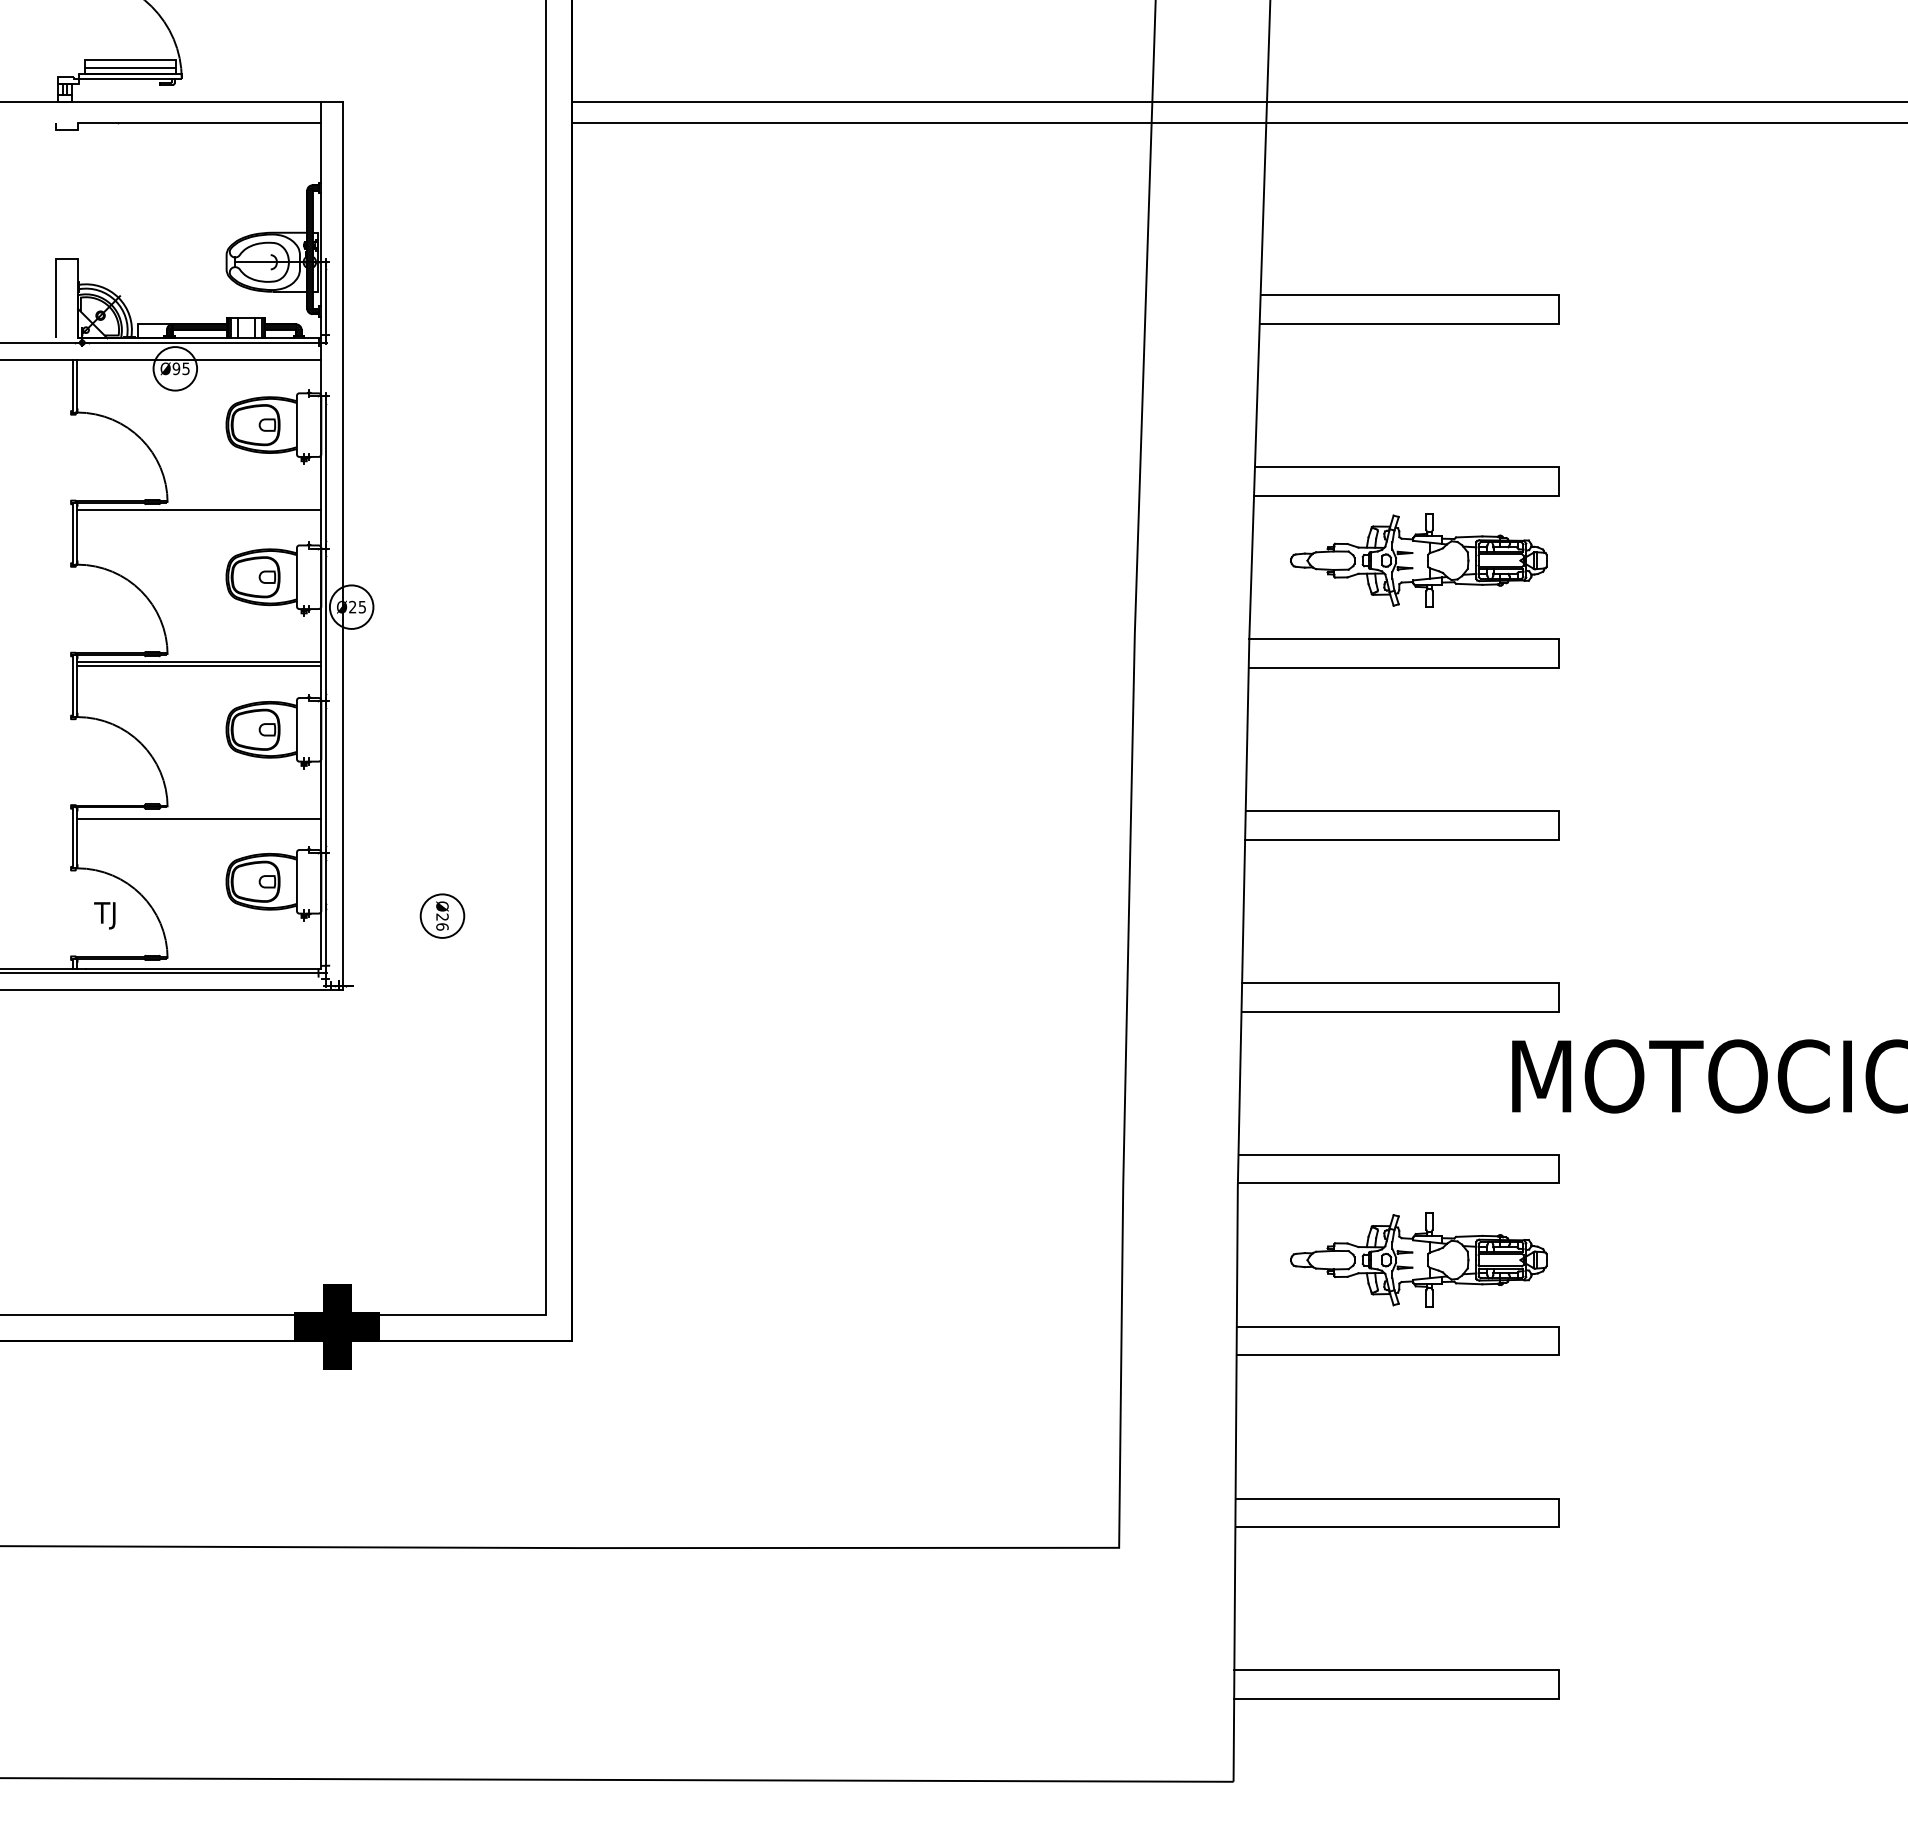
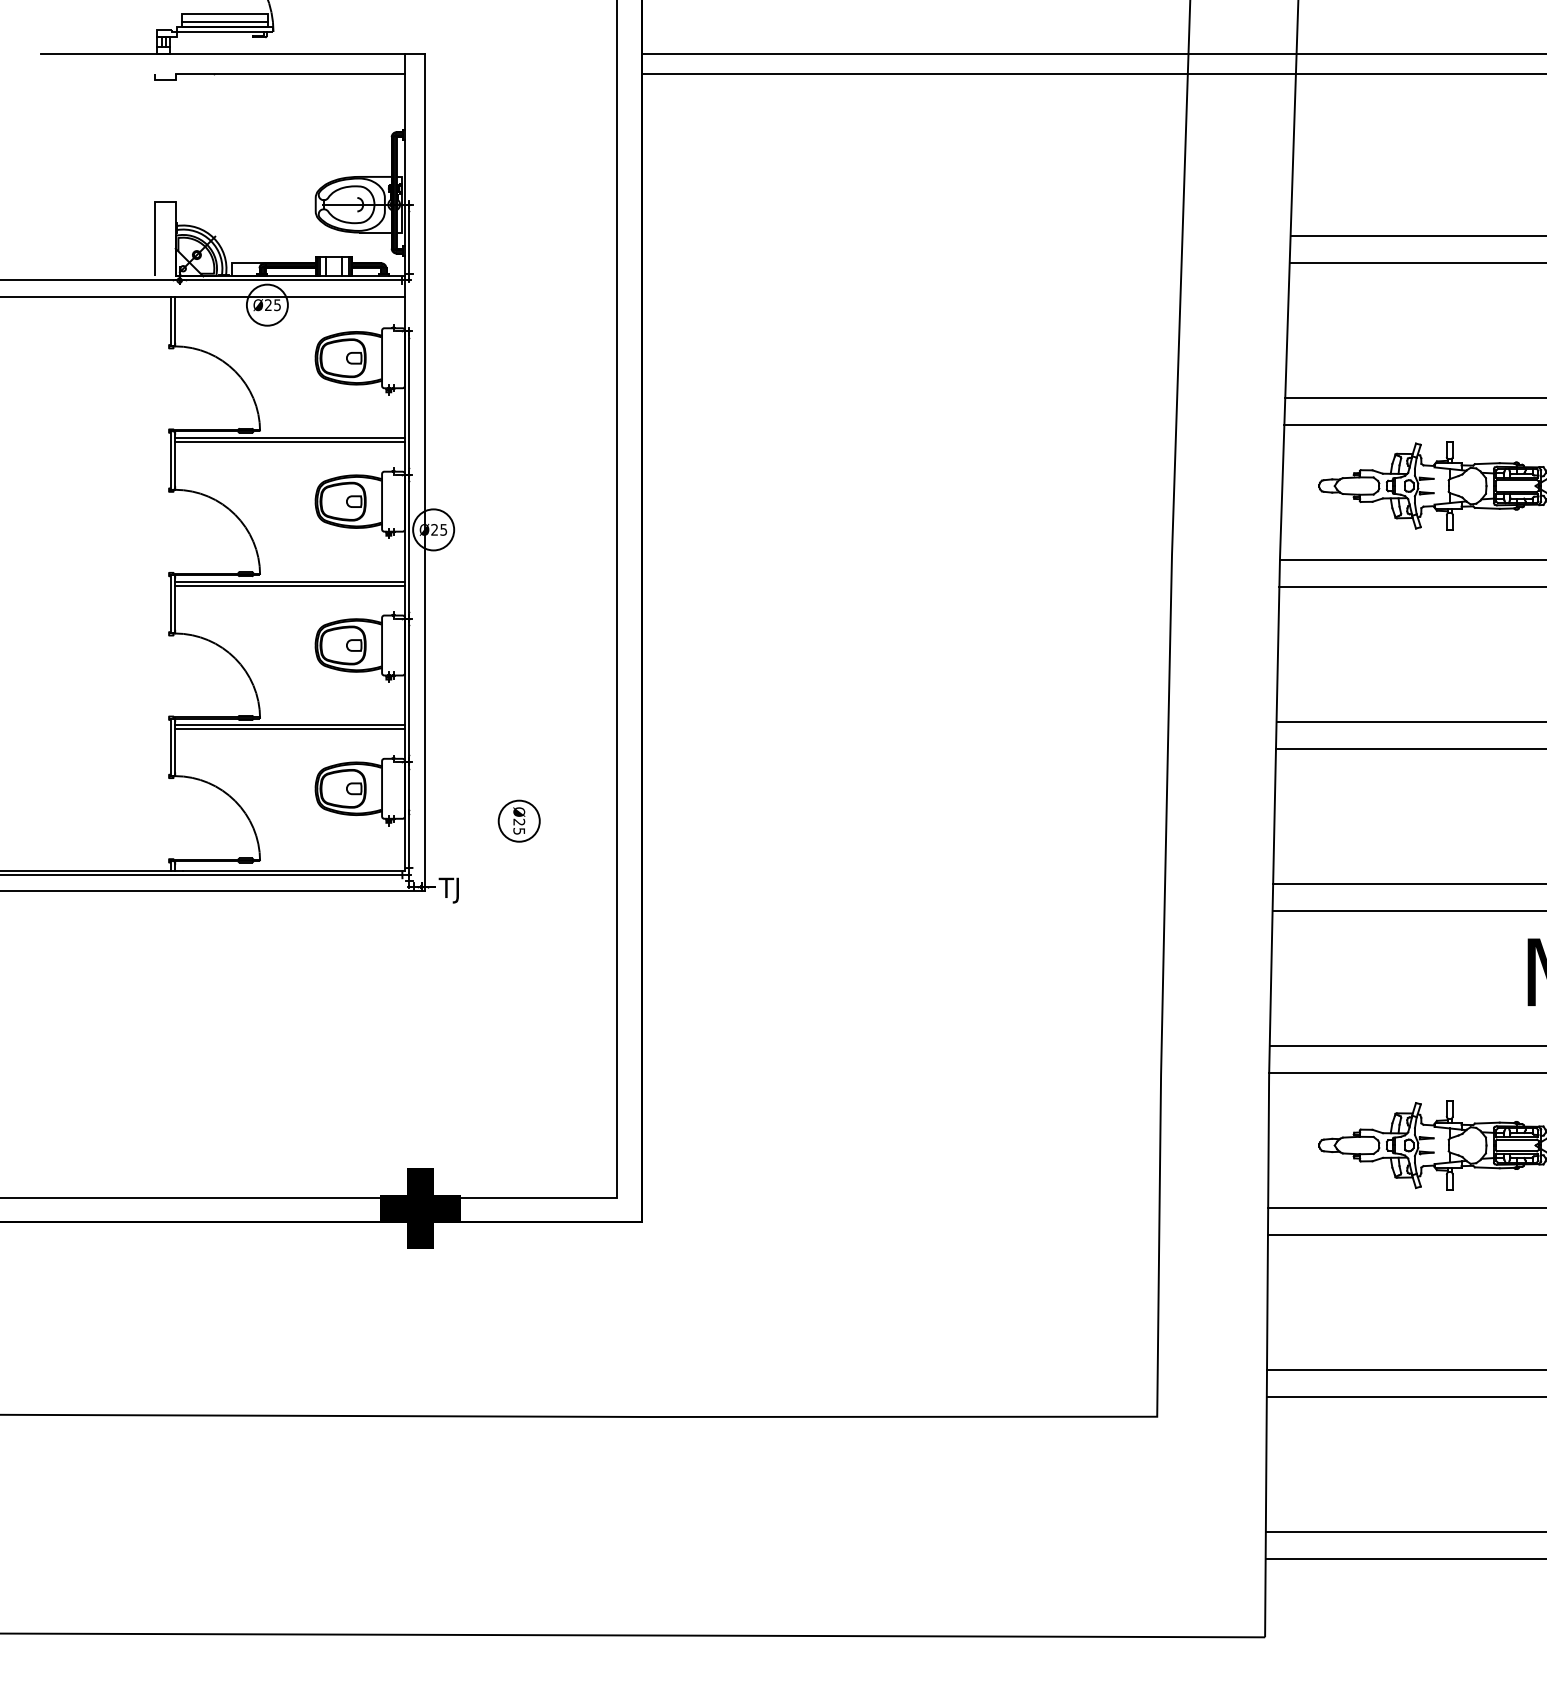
text: (176, 368) -> (268, 304), Ø95 -> Ø25
line: (199, 514) -> (290, 442), added
line: (199, 814) -> (290, 725), added
text: (104, 915) -> (448, 890), moved
text: (442, 926) -> (519, 830), Ø26 -> Ø25

